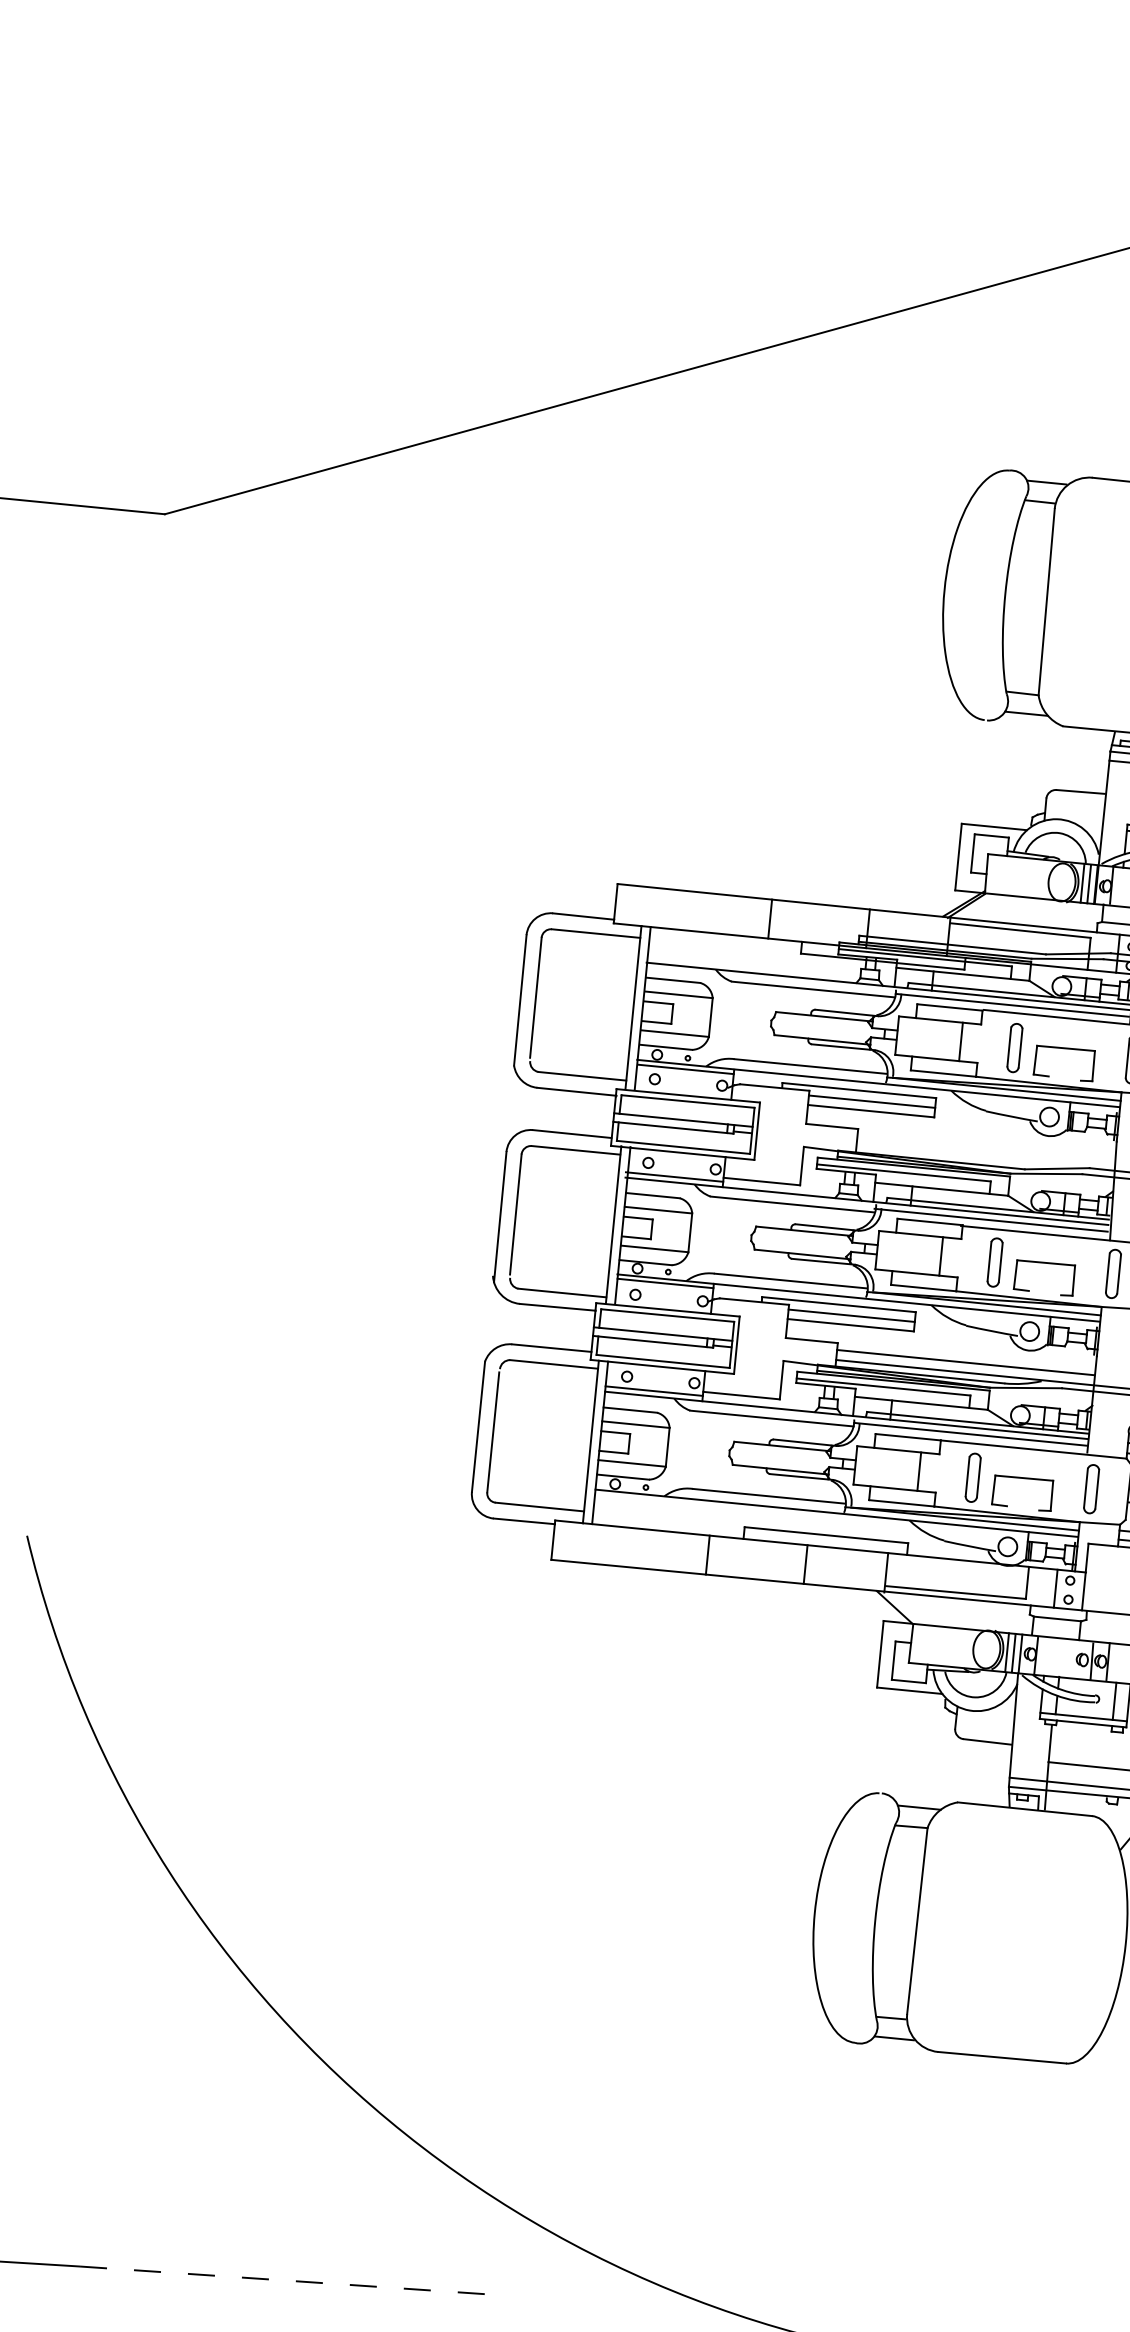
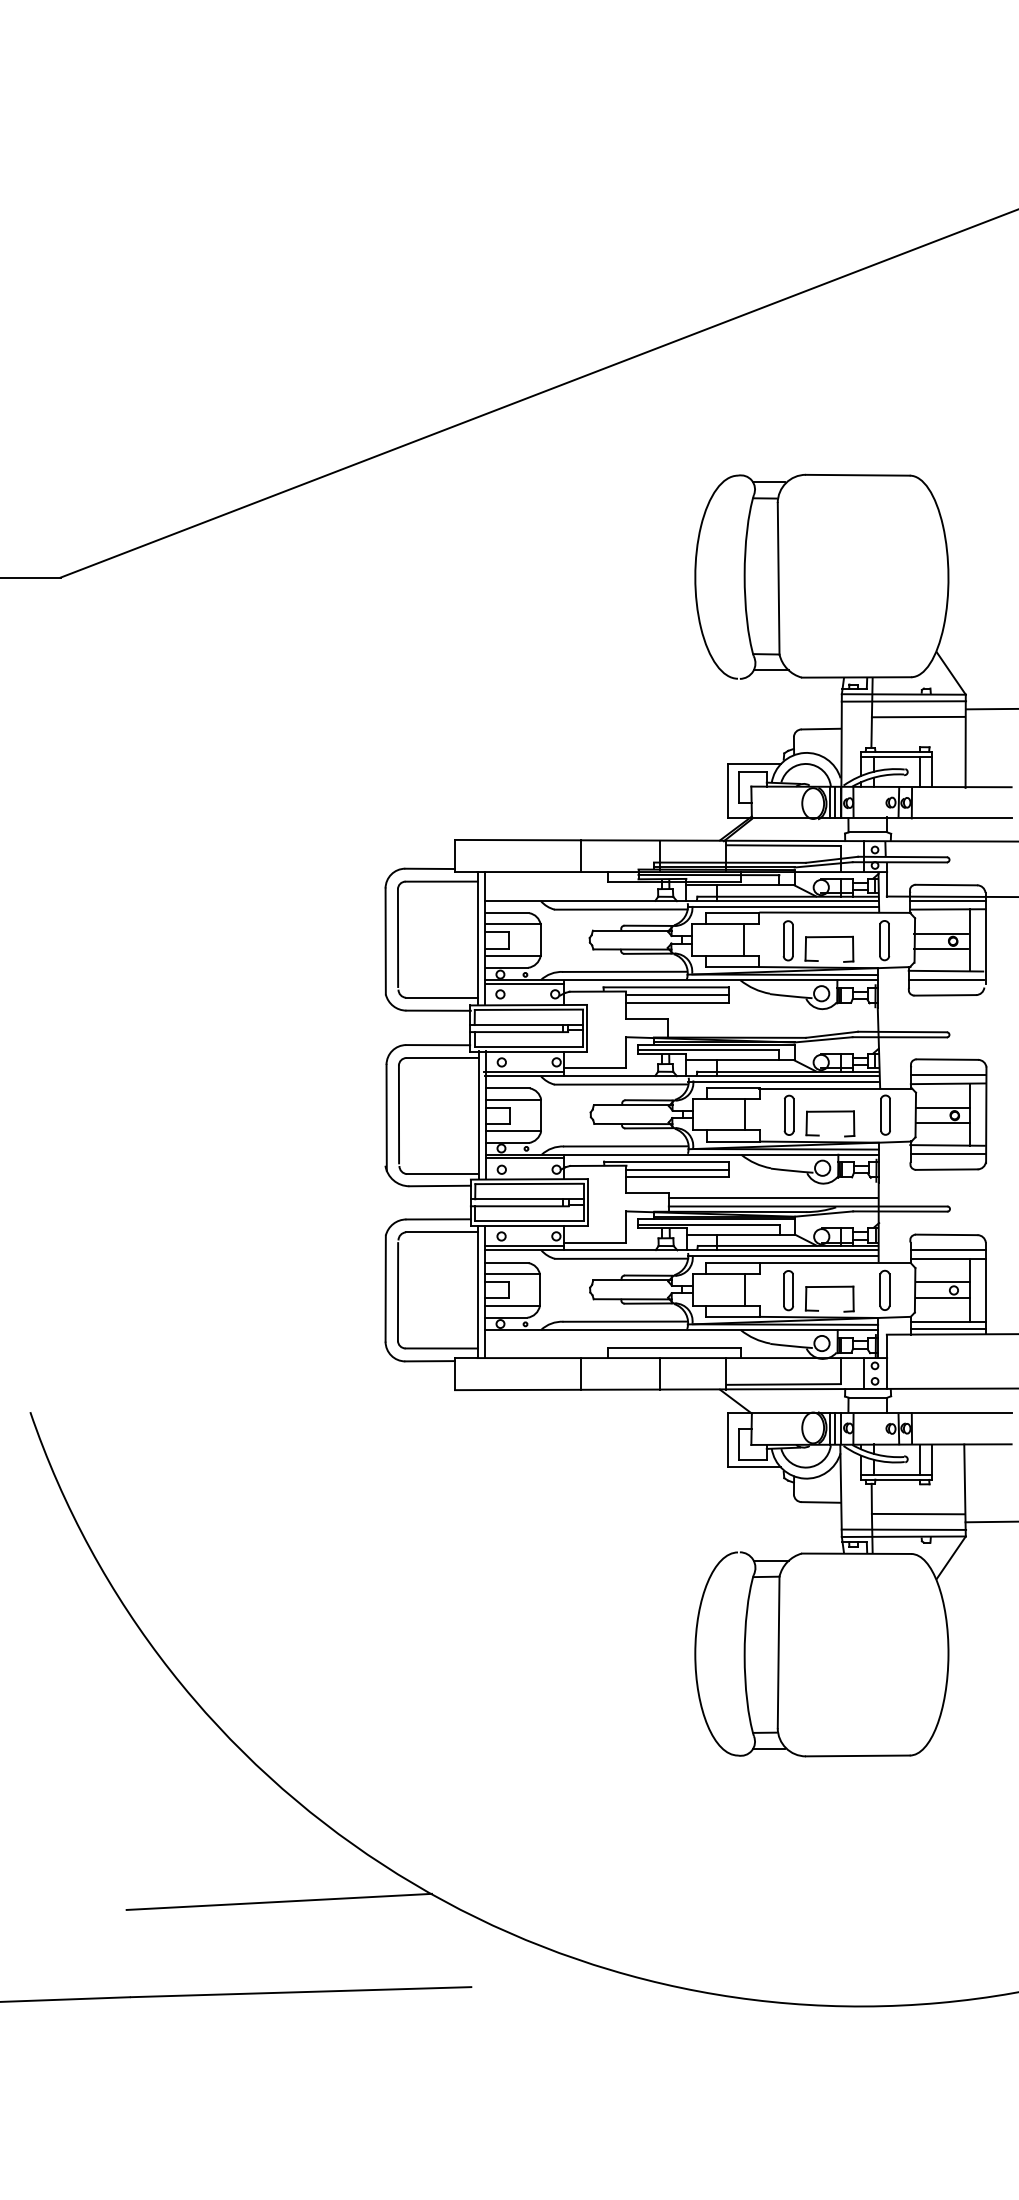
line: (272, 2166) -> (278, 1901), added
line: (290, 2281) -> (301, 1992), dashed -> solid

